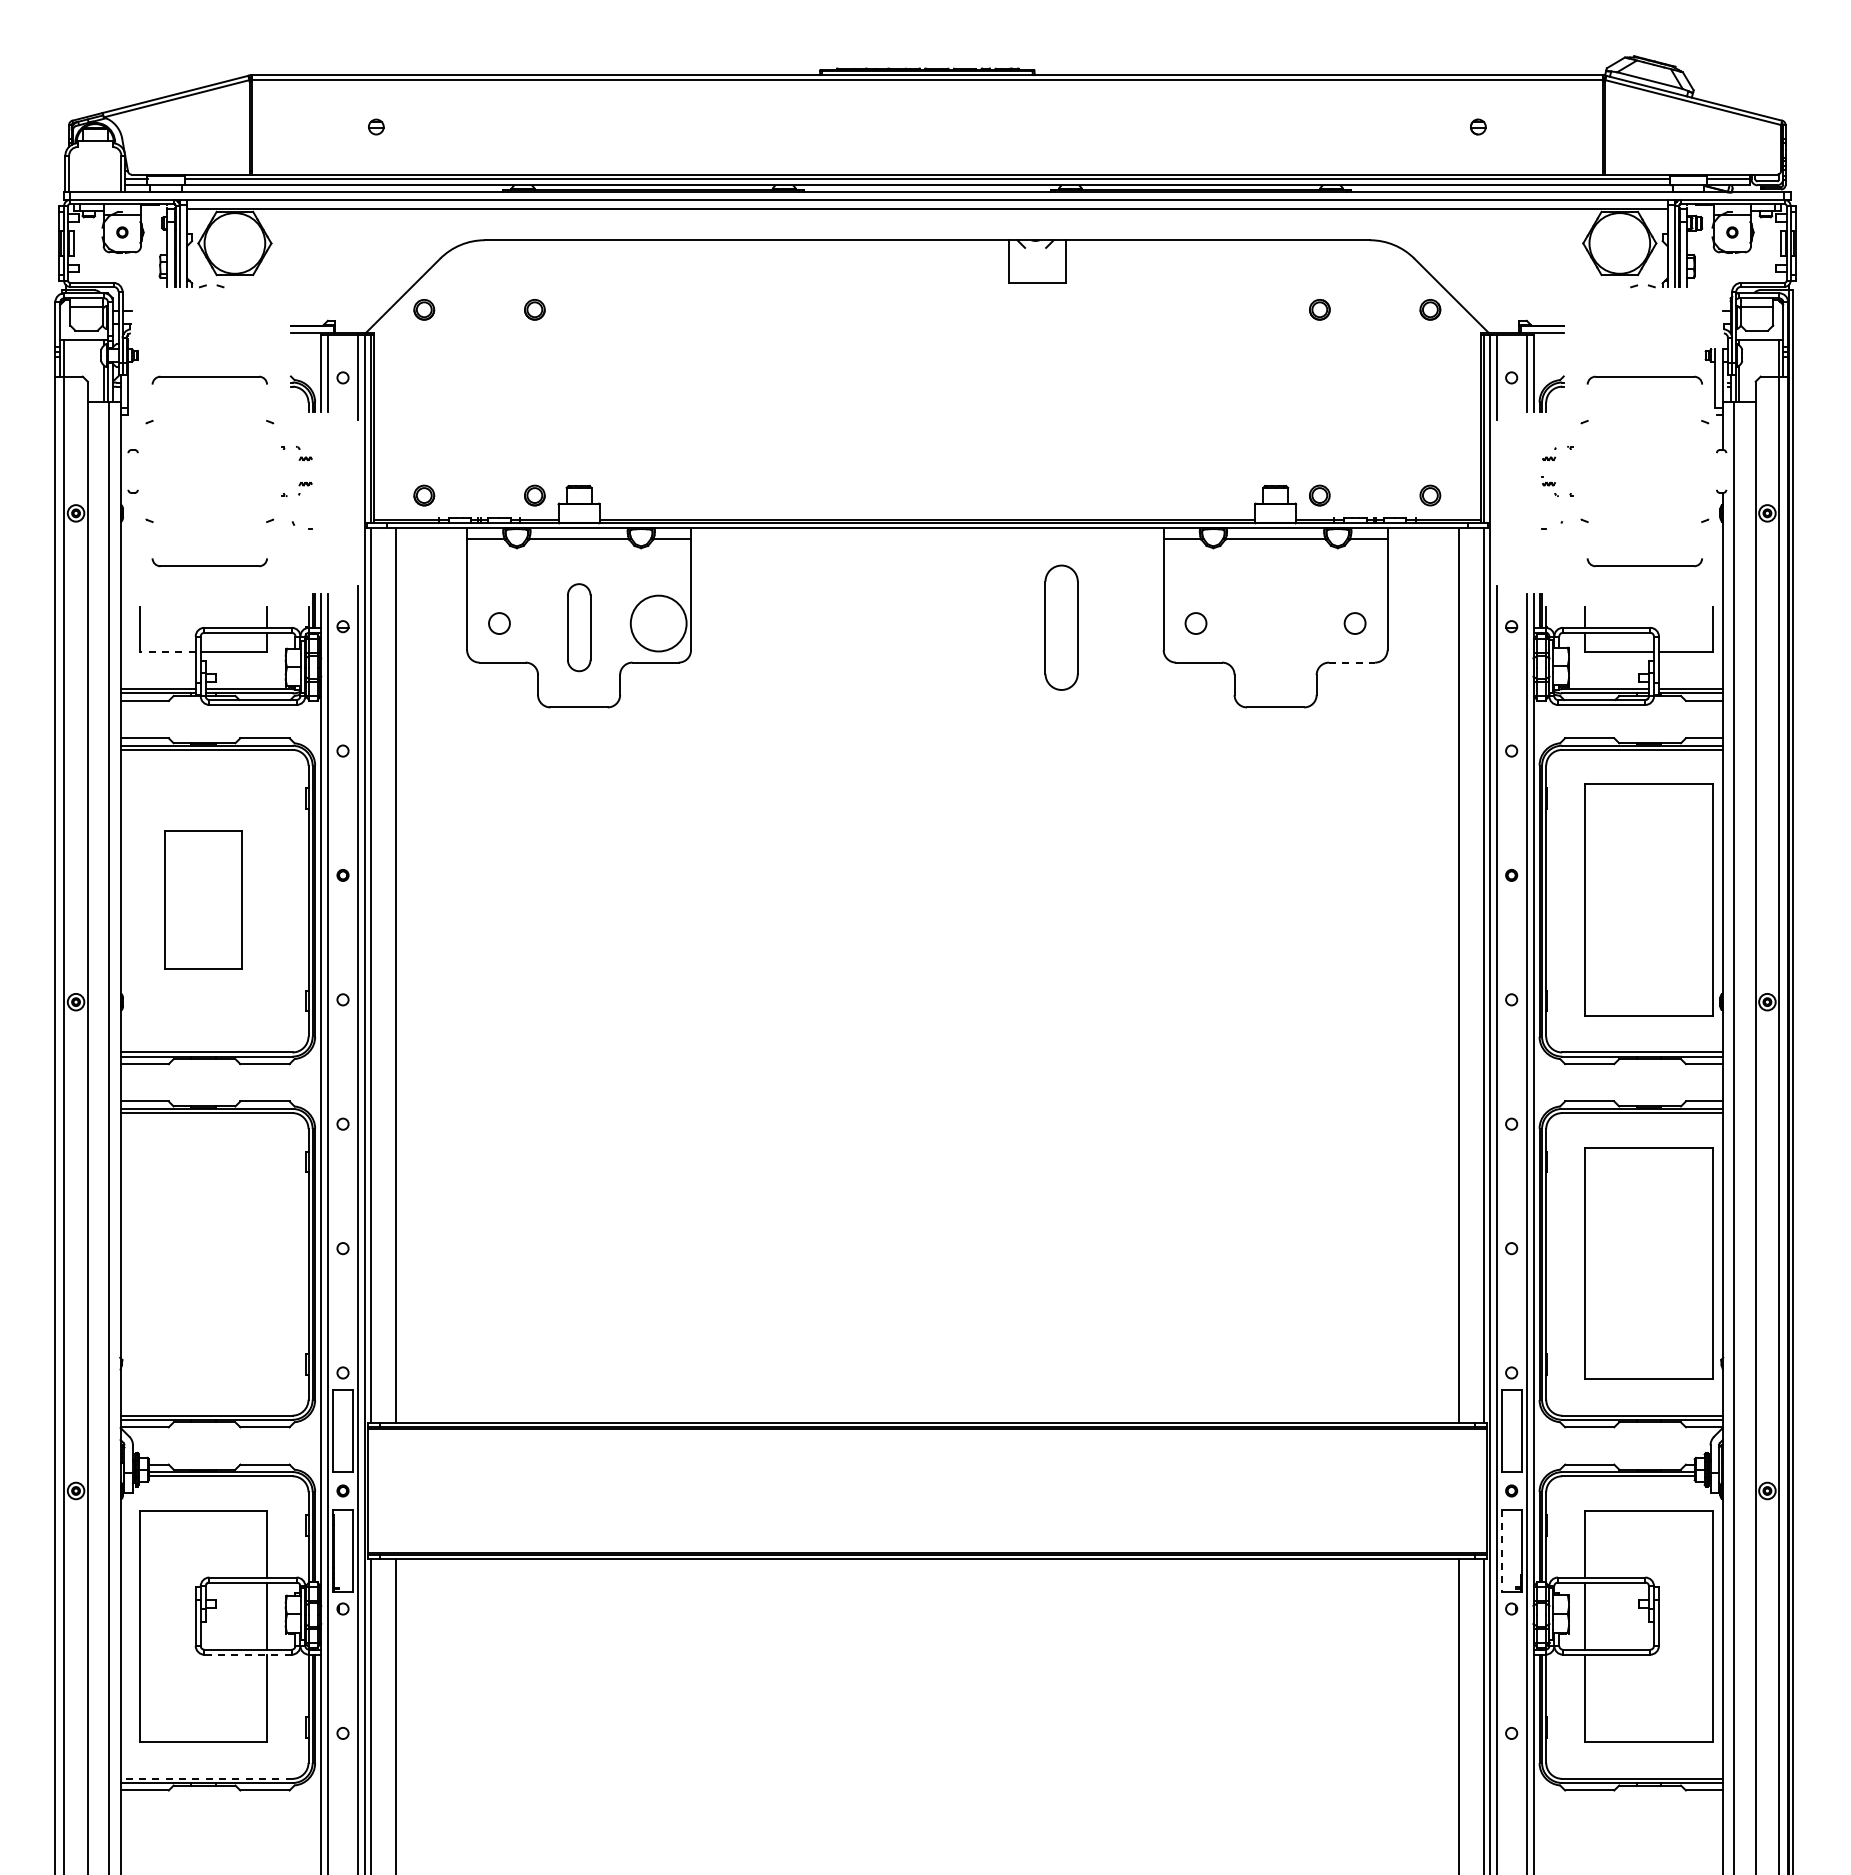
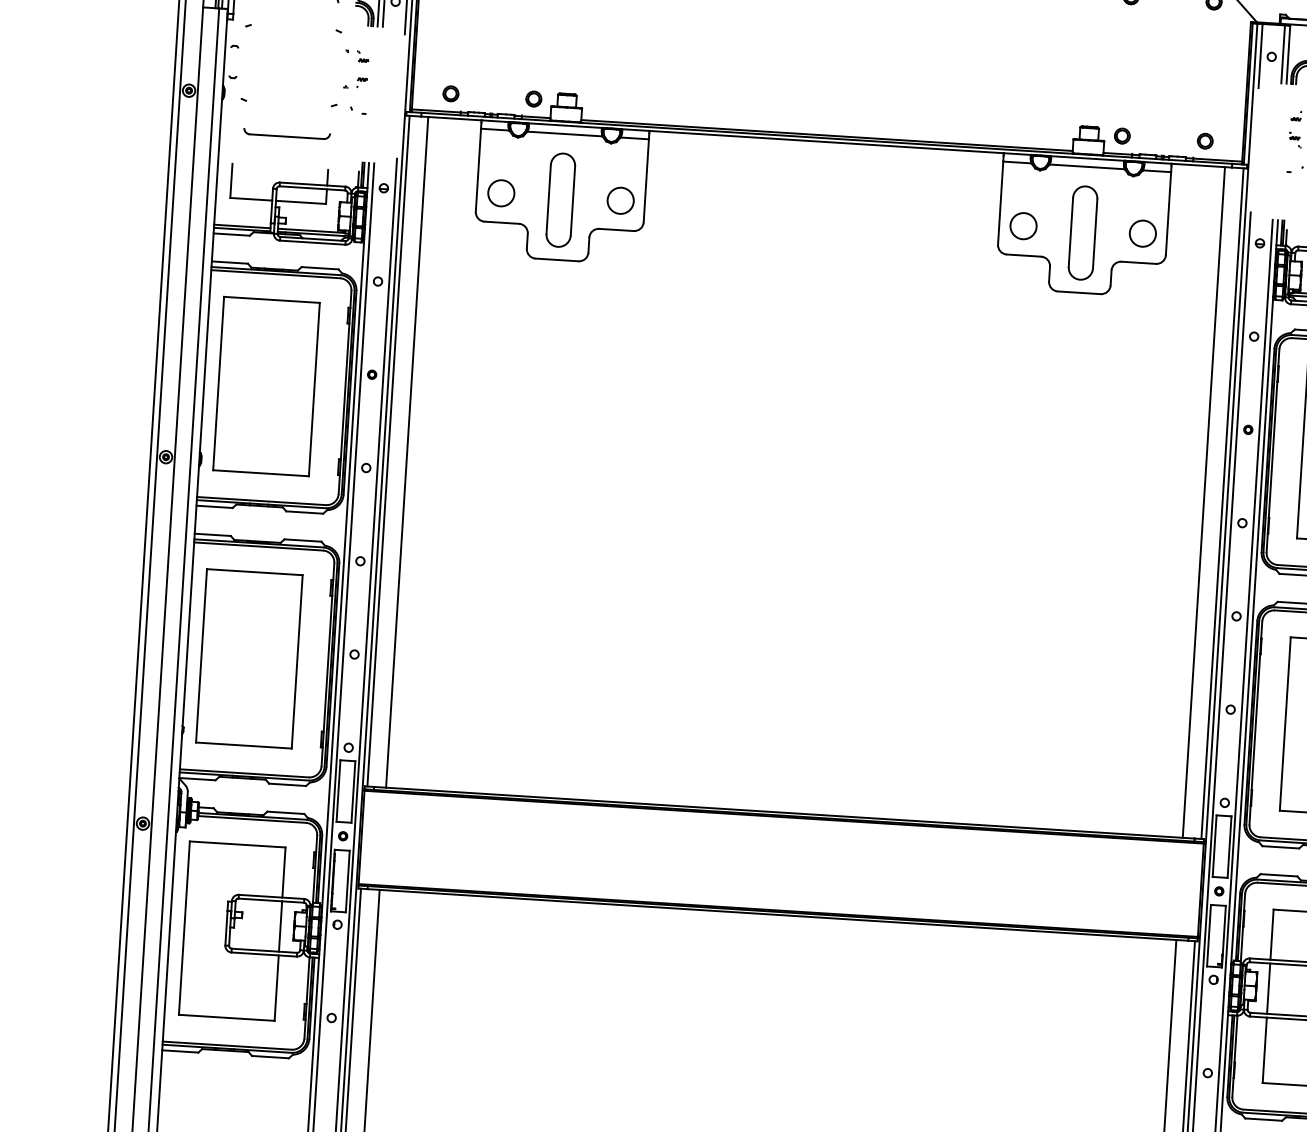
circle: (499, 623) -> (501, 193), size x1.67
circle: (658, 623) -> (620, 200), size x0.62
circle: (1195, 623) -> (1023, 226), size x1.67
circle: (1354, 623) -> (1142, 233), size x1.67
part: (579, 627) -> (561, 200), size x1.43
part: (1061, 627) -> (1082, 232), moved
line: (167, 652) -> (251, 199), dashed -> solid
line: (1352, 662) -> (1139, 262), dashed -> solid
part: (203, 899) -> (266, 386), size x1.67
part: (203, 1263) -> (249, 659), added
line: (1501, 1551) -> (1208, 936), dashed -> solid
line: (248, 1654) -> (264, 954), dashed -> solid
line: (206, 1778) -> (227, 1045), dashed -> solid

